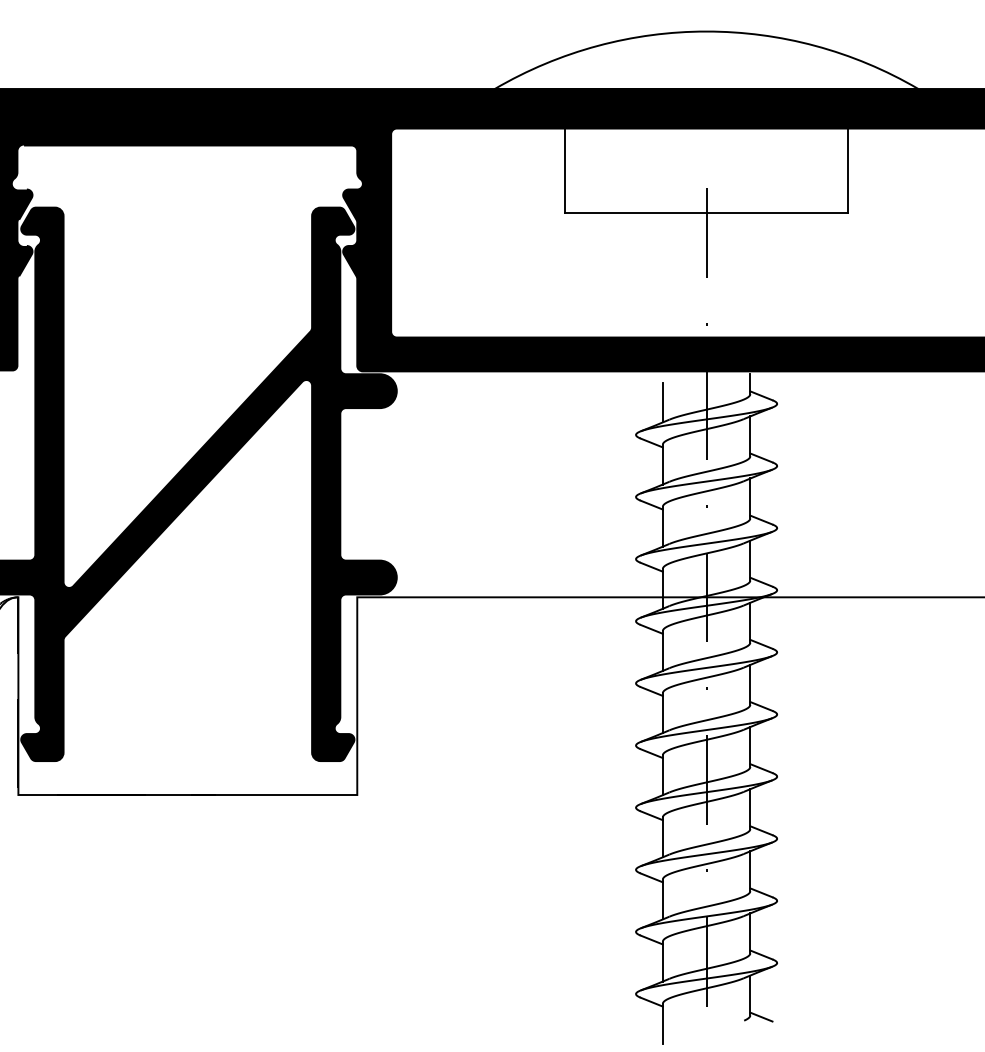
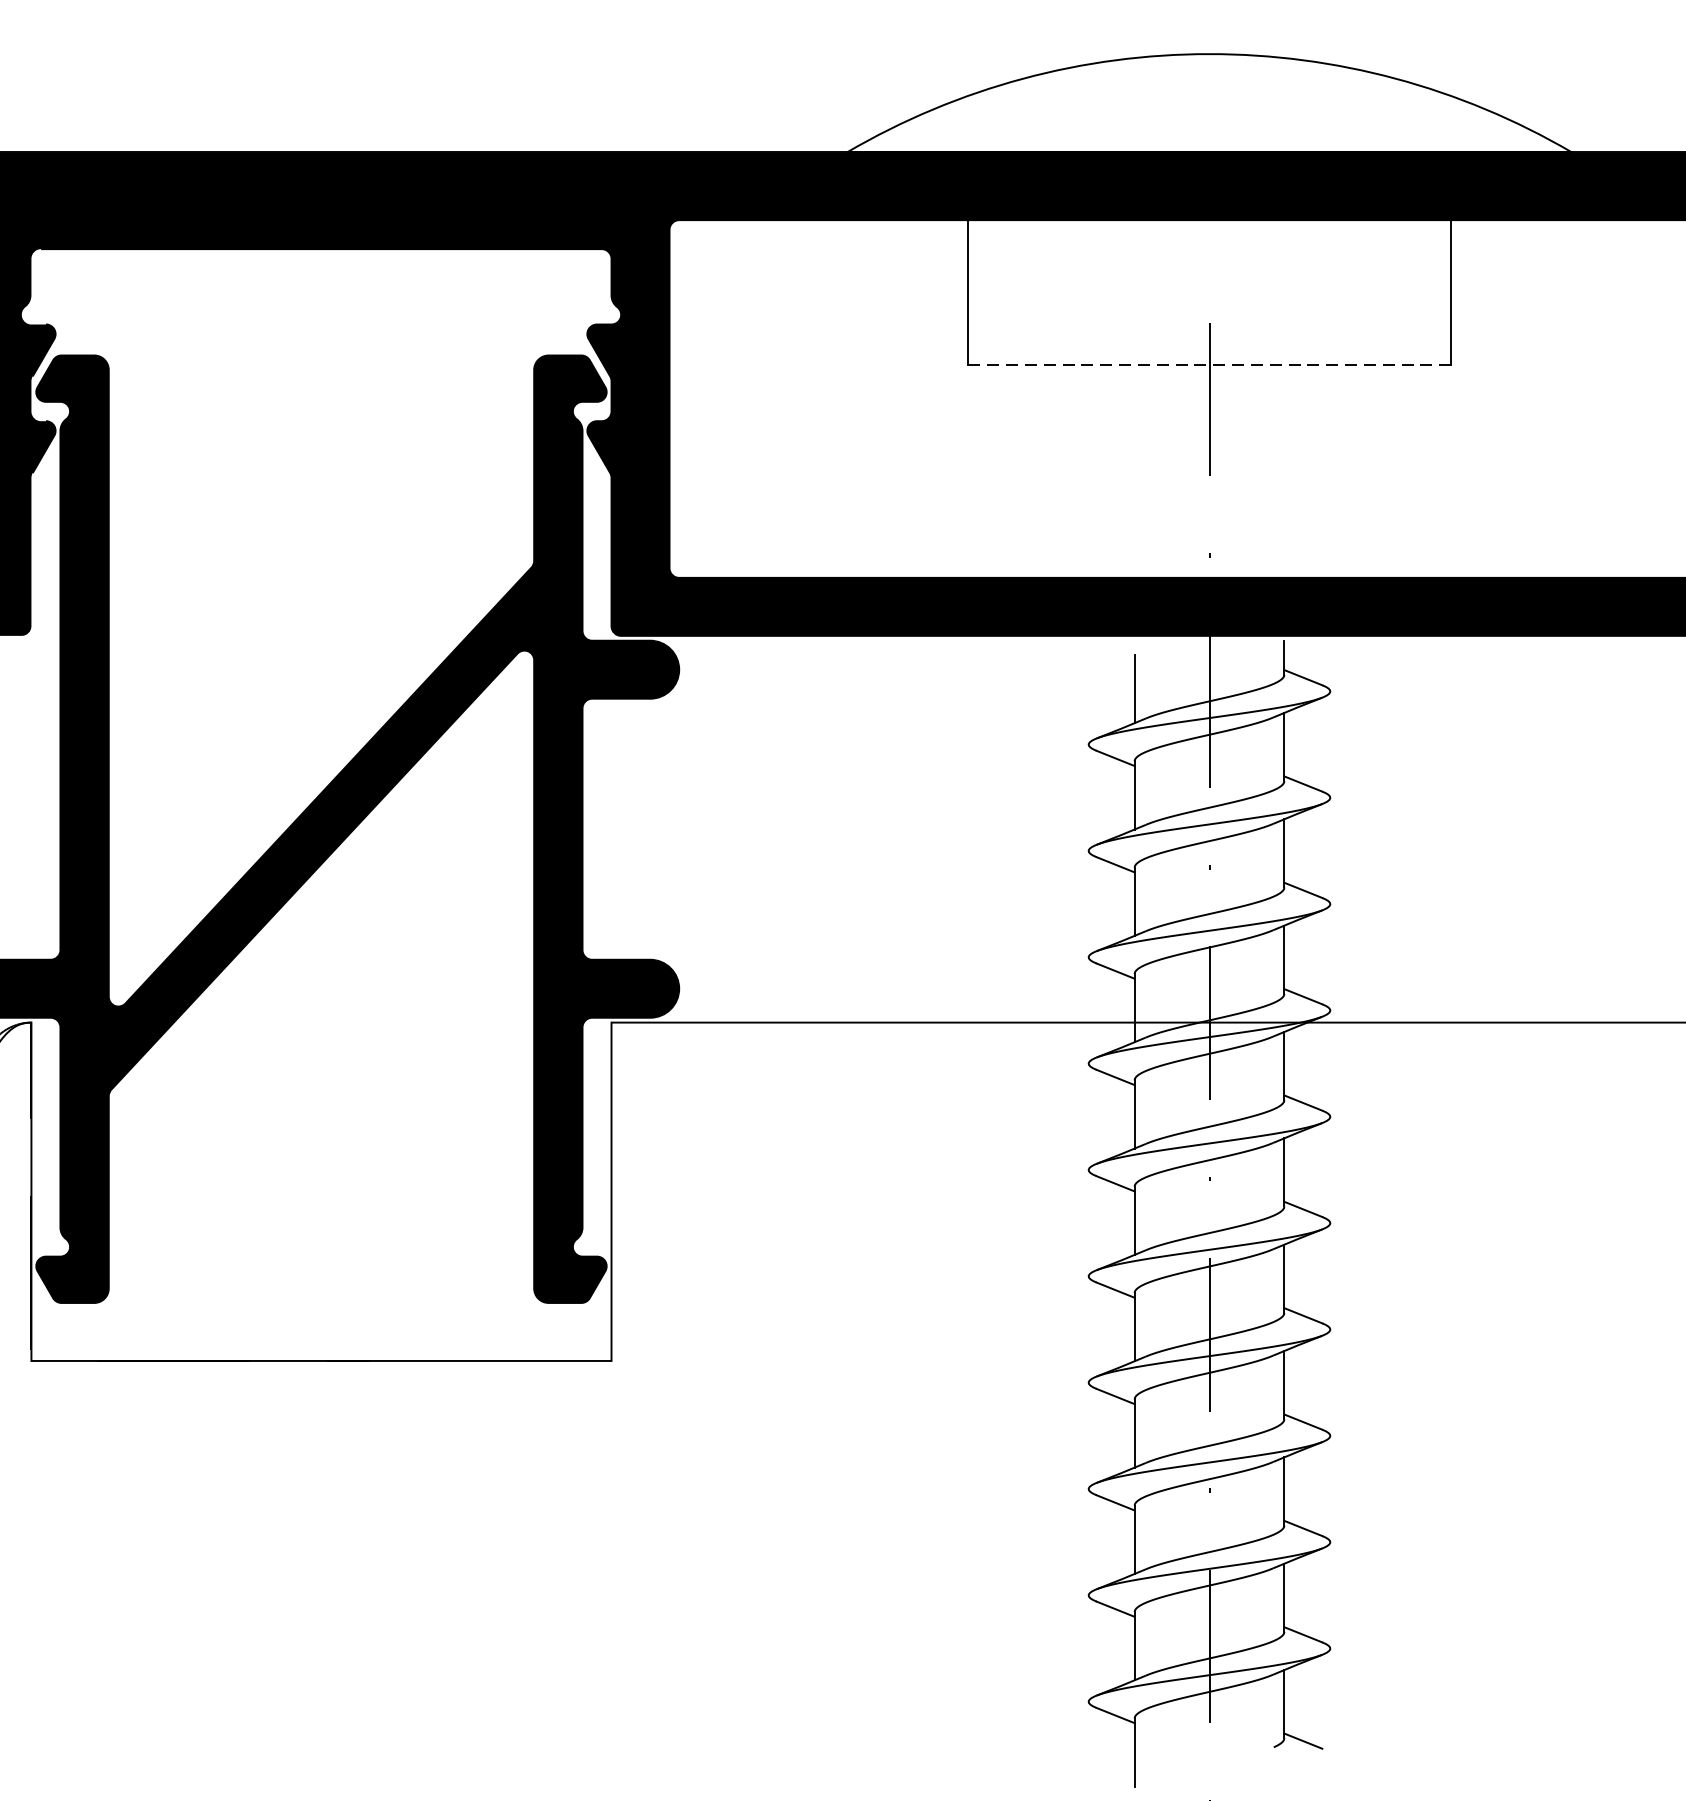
line: (706, 213) -> (1209, 365), solid -> dashed

